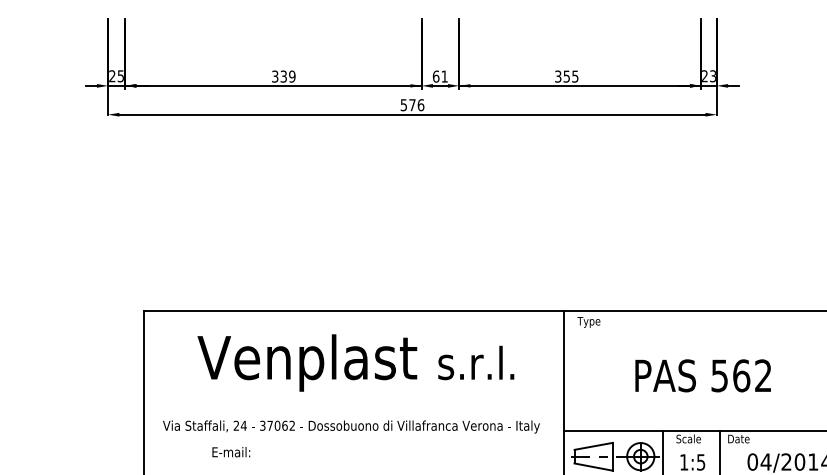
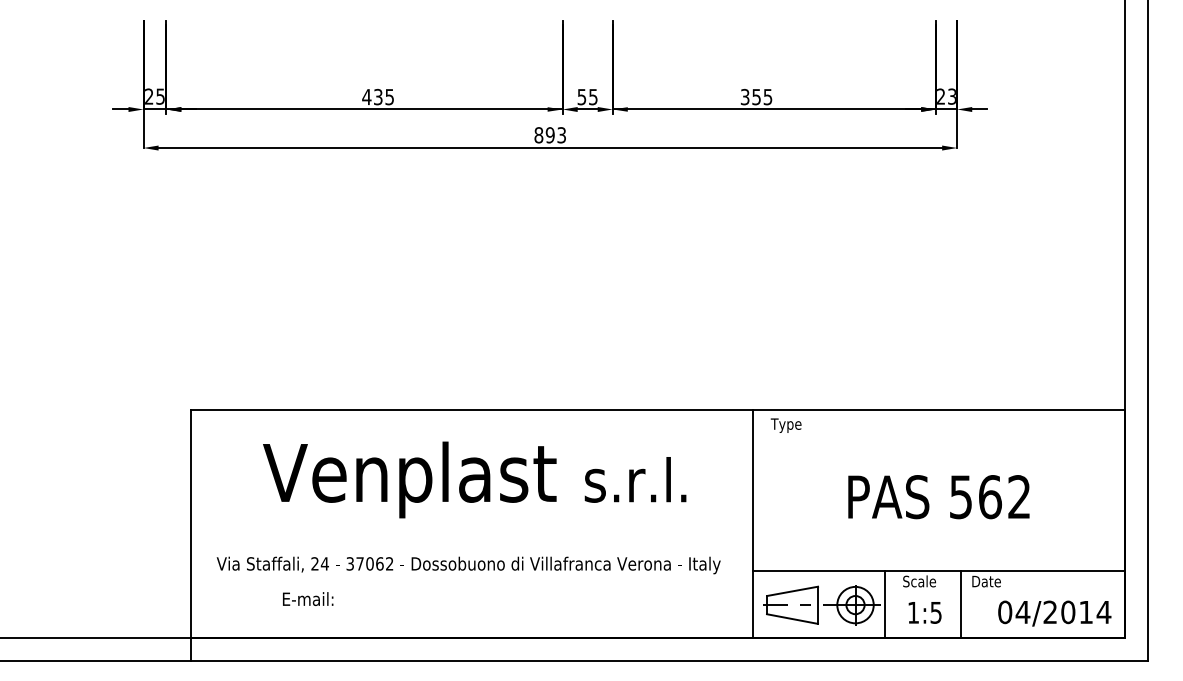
text: (283, 76) -> (378, 96), 339 -> 435
text: (440, 76) -> (587, 96), 61 -> 55
text: (412, 105) -> (550, 135), 576 -> 893

